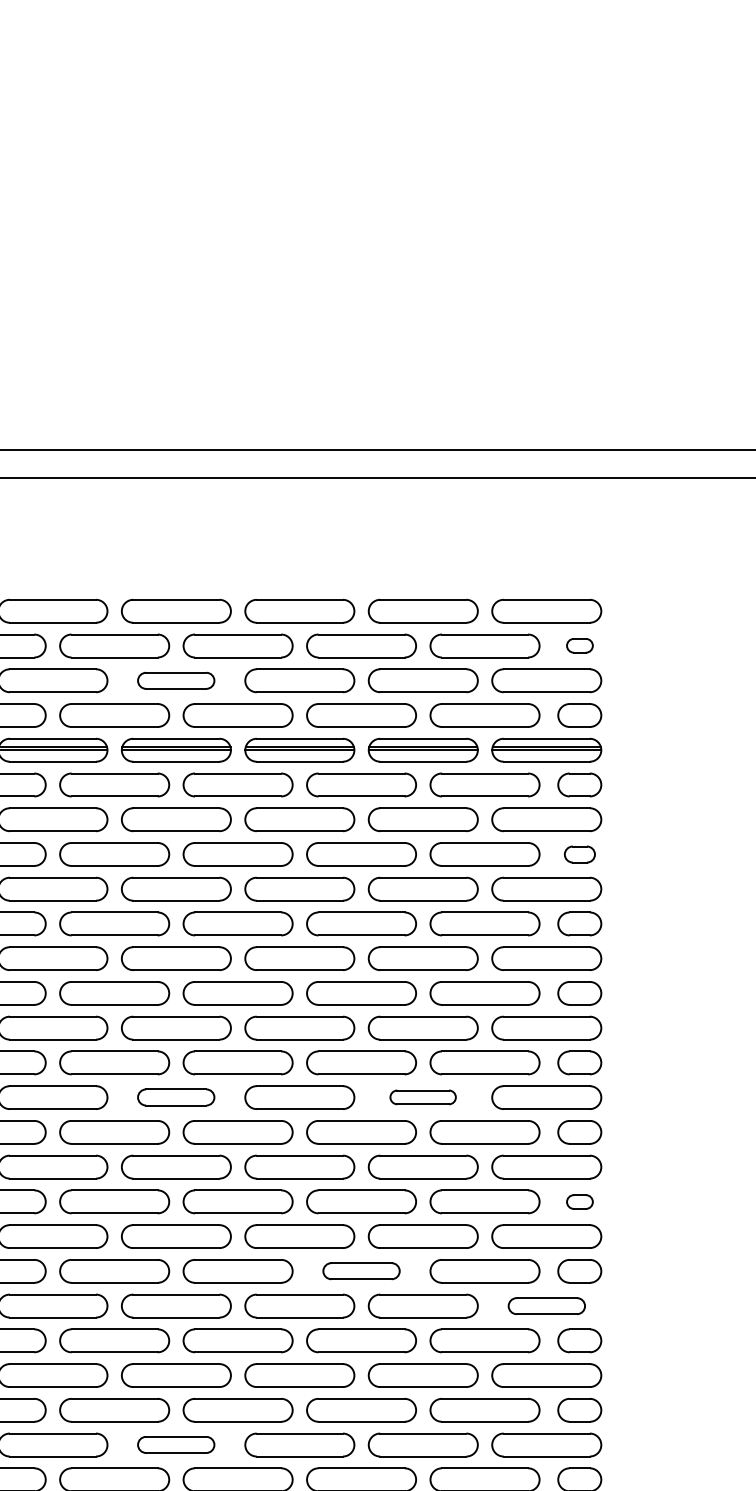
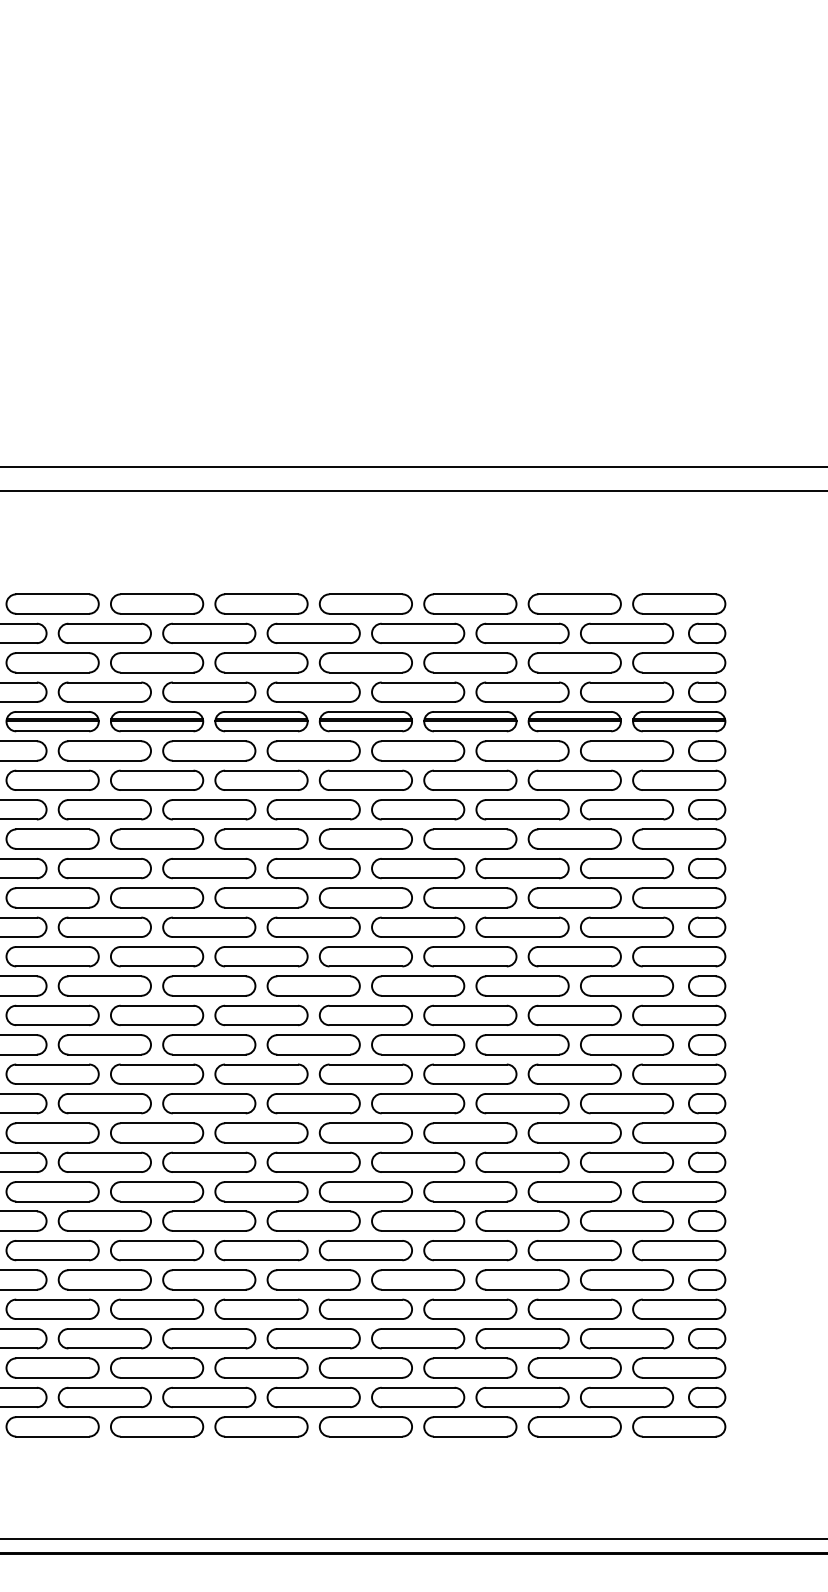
part: (580, 644) -> (707, 632), size x1.67
part: (175, 680) -> (365, 662), size x1.43
part: (580, 854) -> (707, 809), size x1.43
part: (175, 1096) -> (365, 1014), size x1.43
part: (422, 1096) -> (574, 1014), size x1.67
part: (580, 1201) -> (707, 1103), size x1.67
part: (361, 1270) -> (522, 1161), size x1.43
part: (547, 1305) -> (679, 1191), size x1.43
part: (175, 1444) -> (365, 1308), size x1.43

